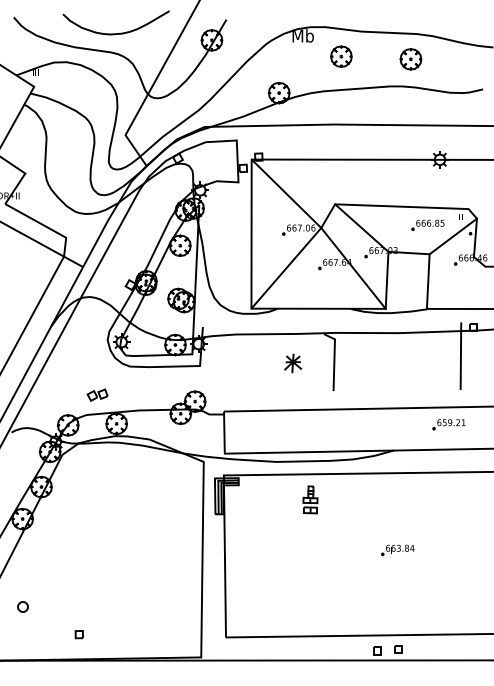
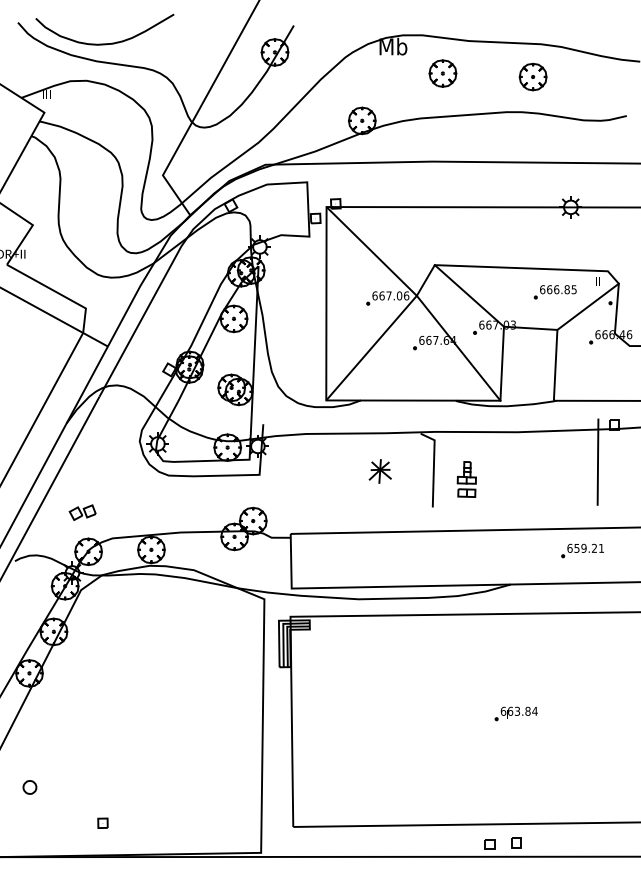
curve: (115, 33) -> (104, 43), moved
part: (97, 395) -> (82, 512), moved
part: (310, 499) -> (466, 479), moved

